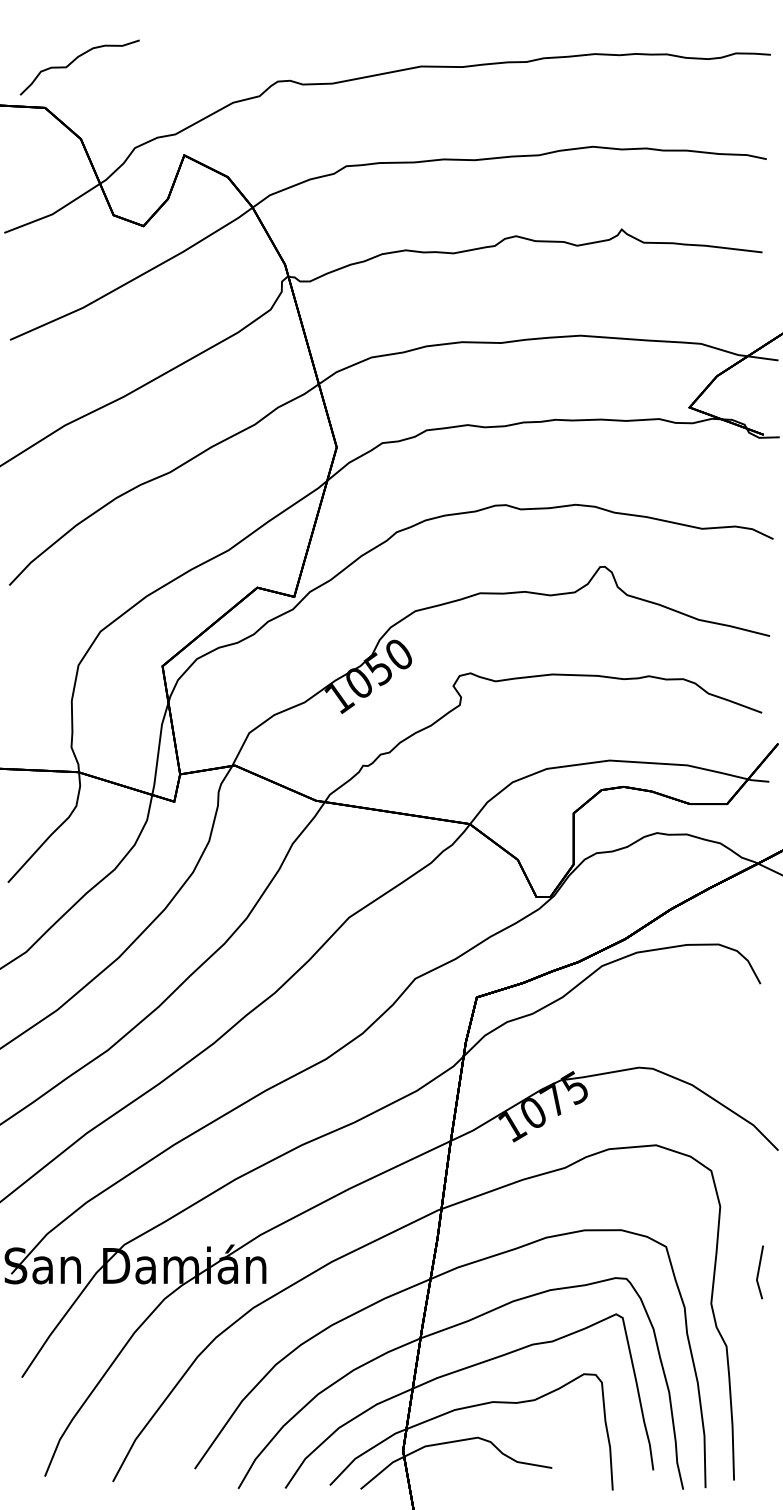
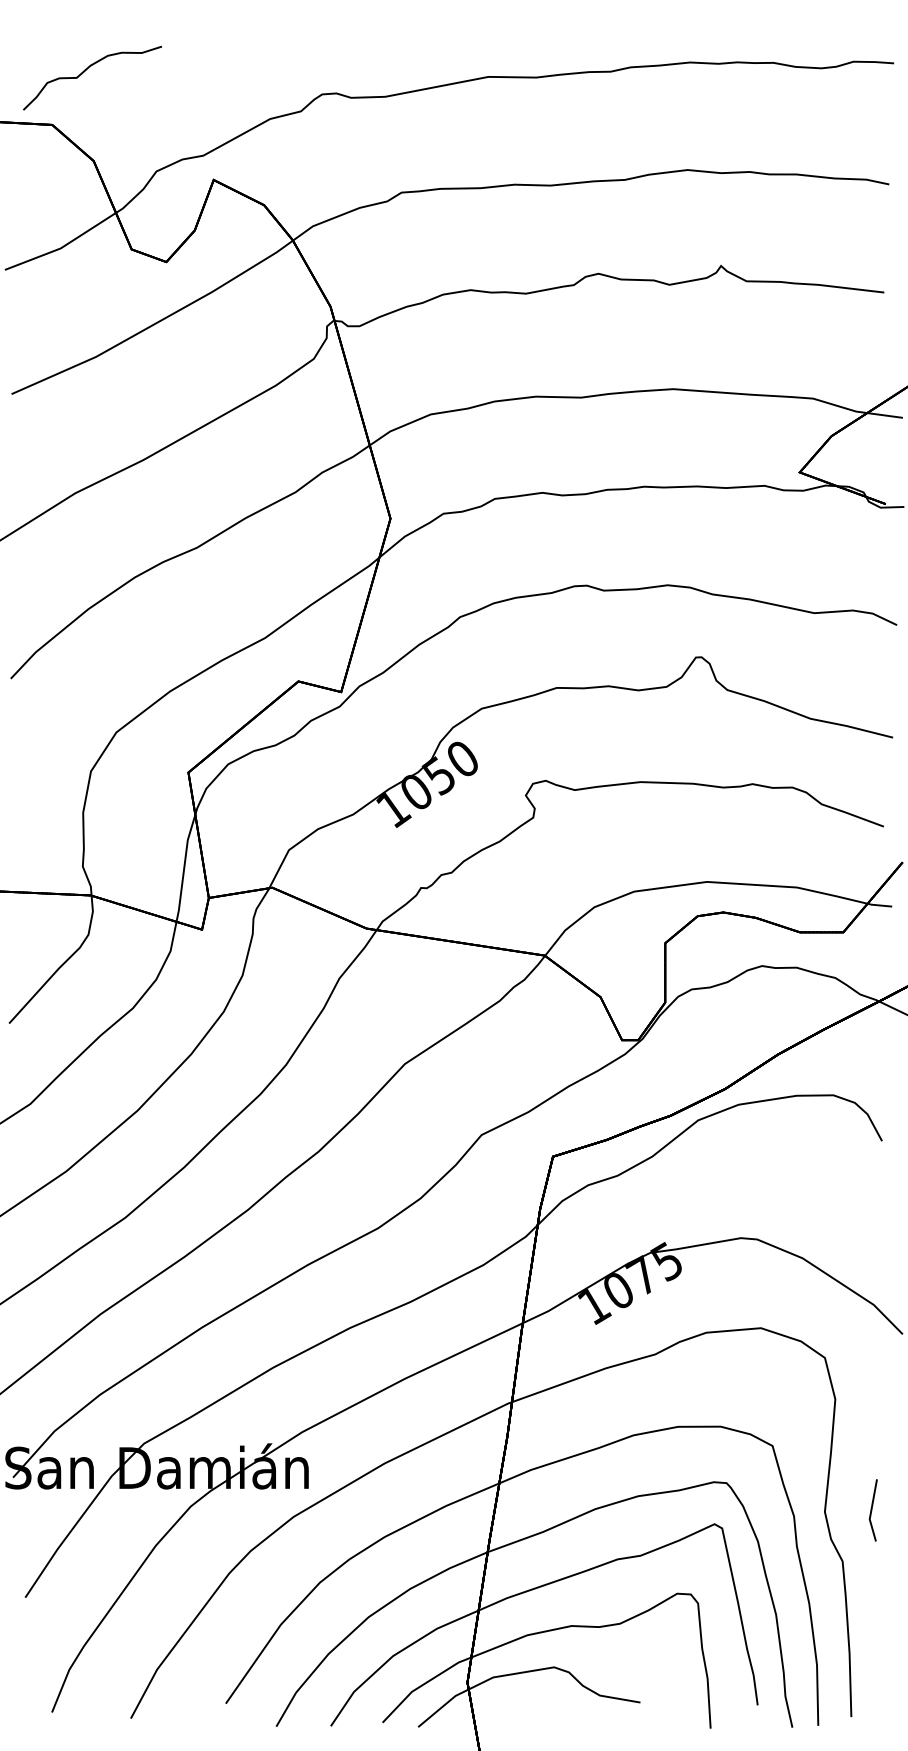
line: (759, 1272) -> (872, 1510), moved

